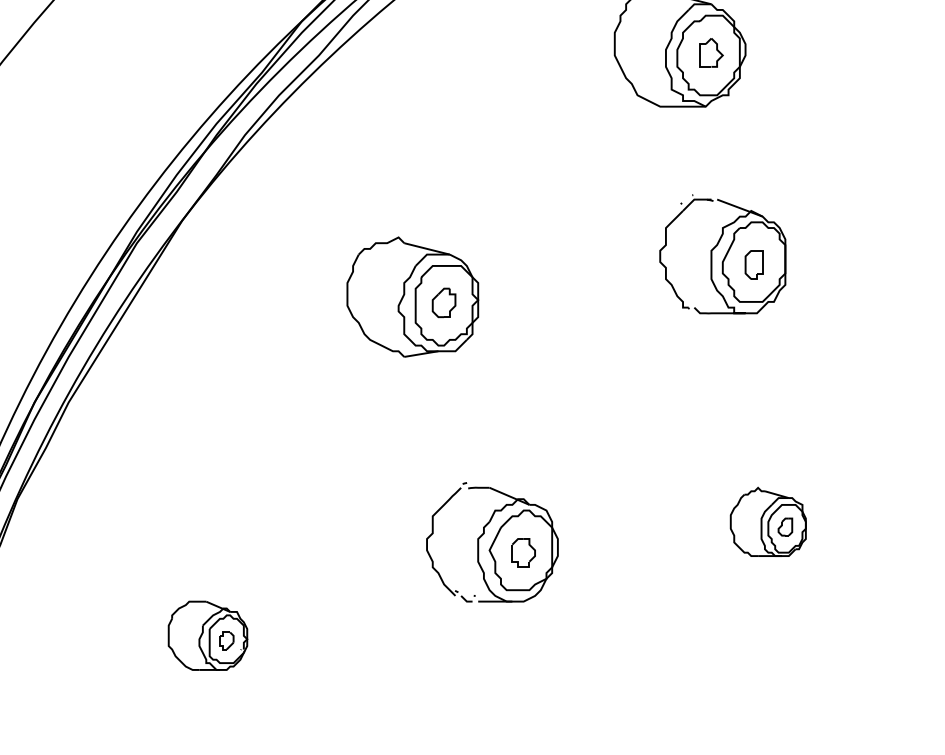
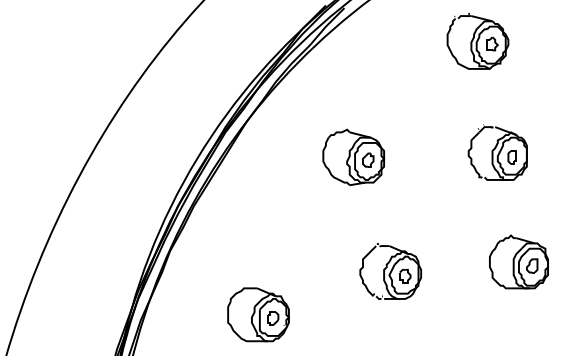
part: (722, 254) -> (497, 152), moved
part: (767, 520) -> (518, 261), size x1.67
part: (207, 635) -> (258, 314), size x1.67

